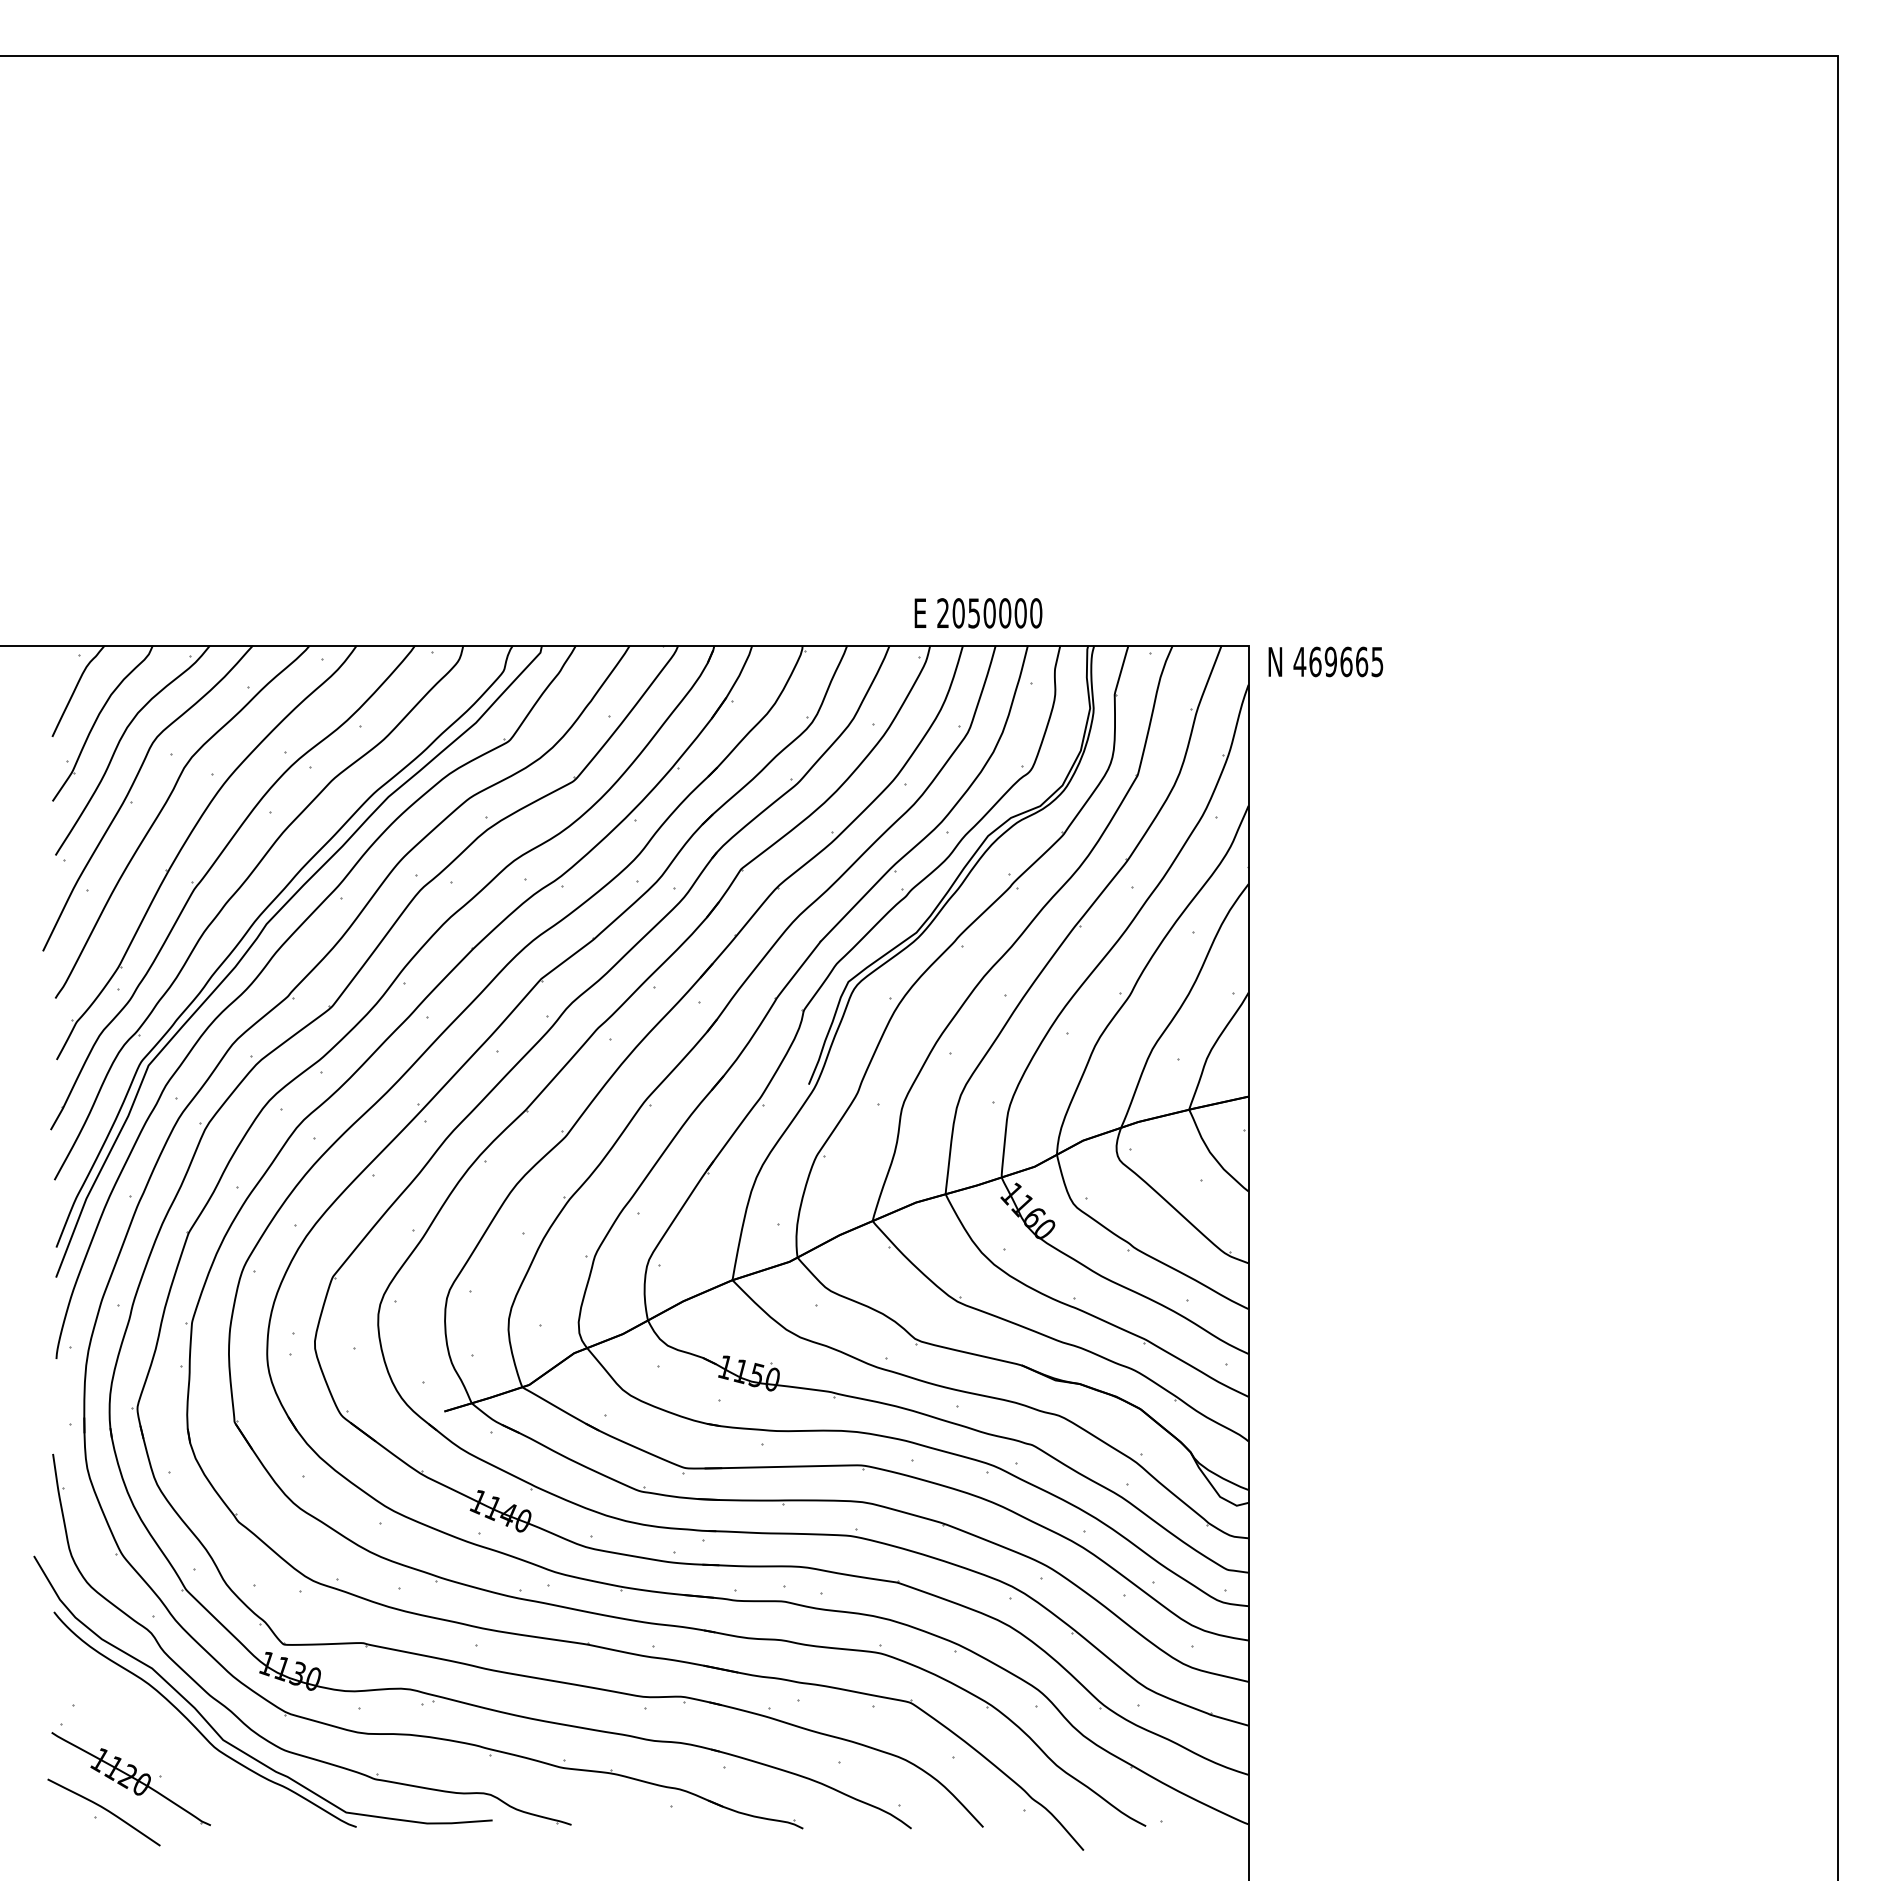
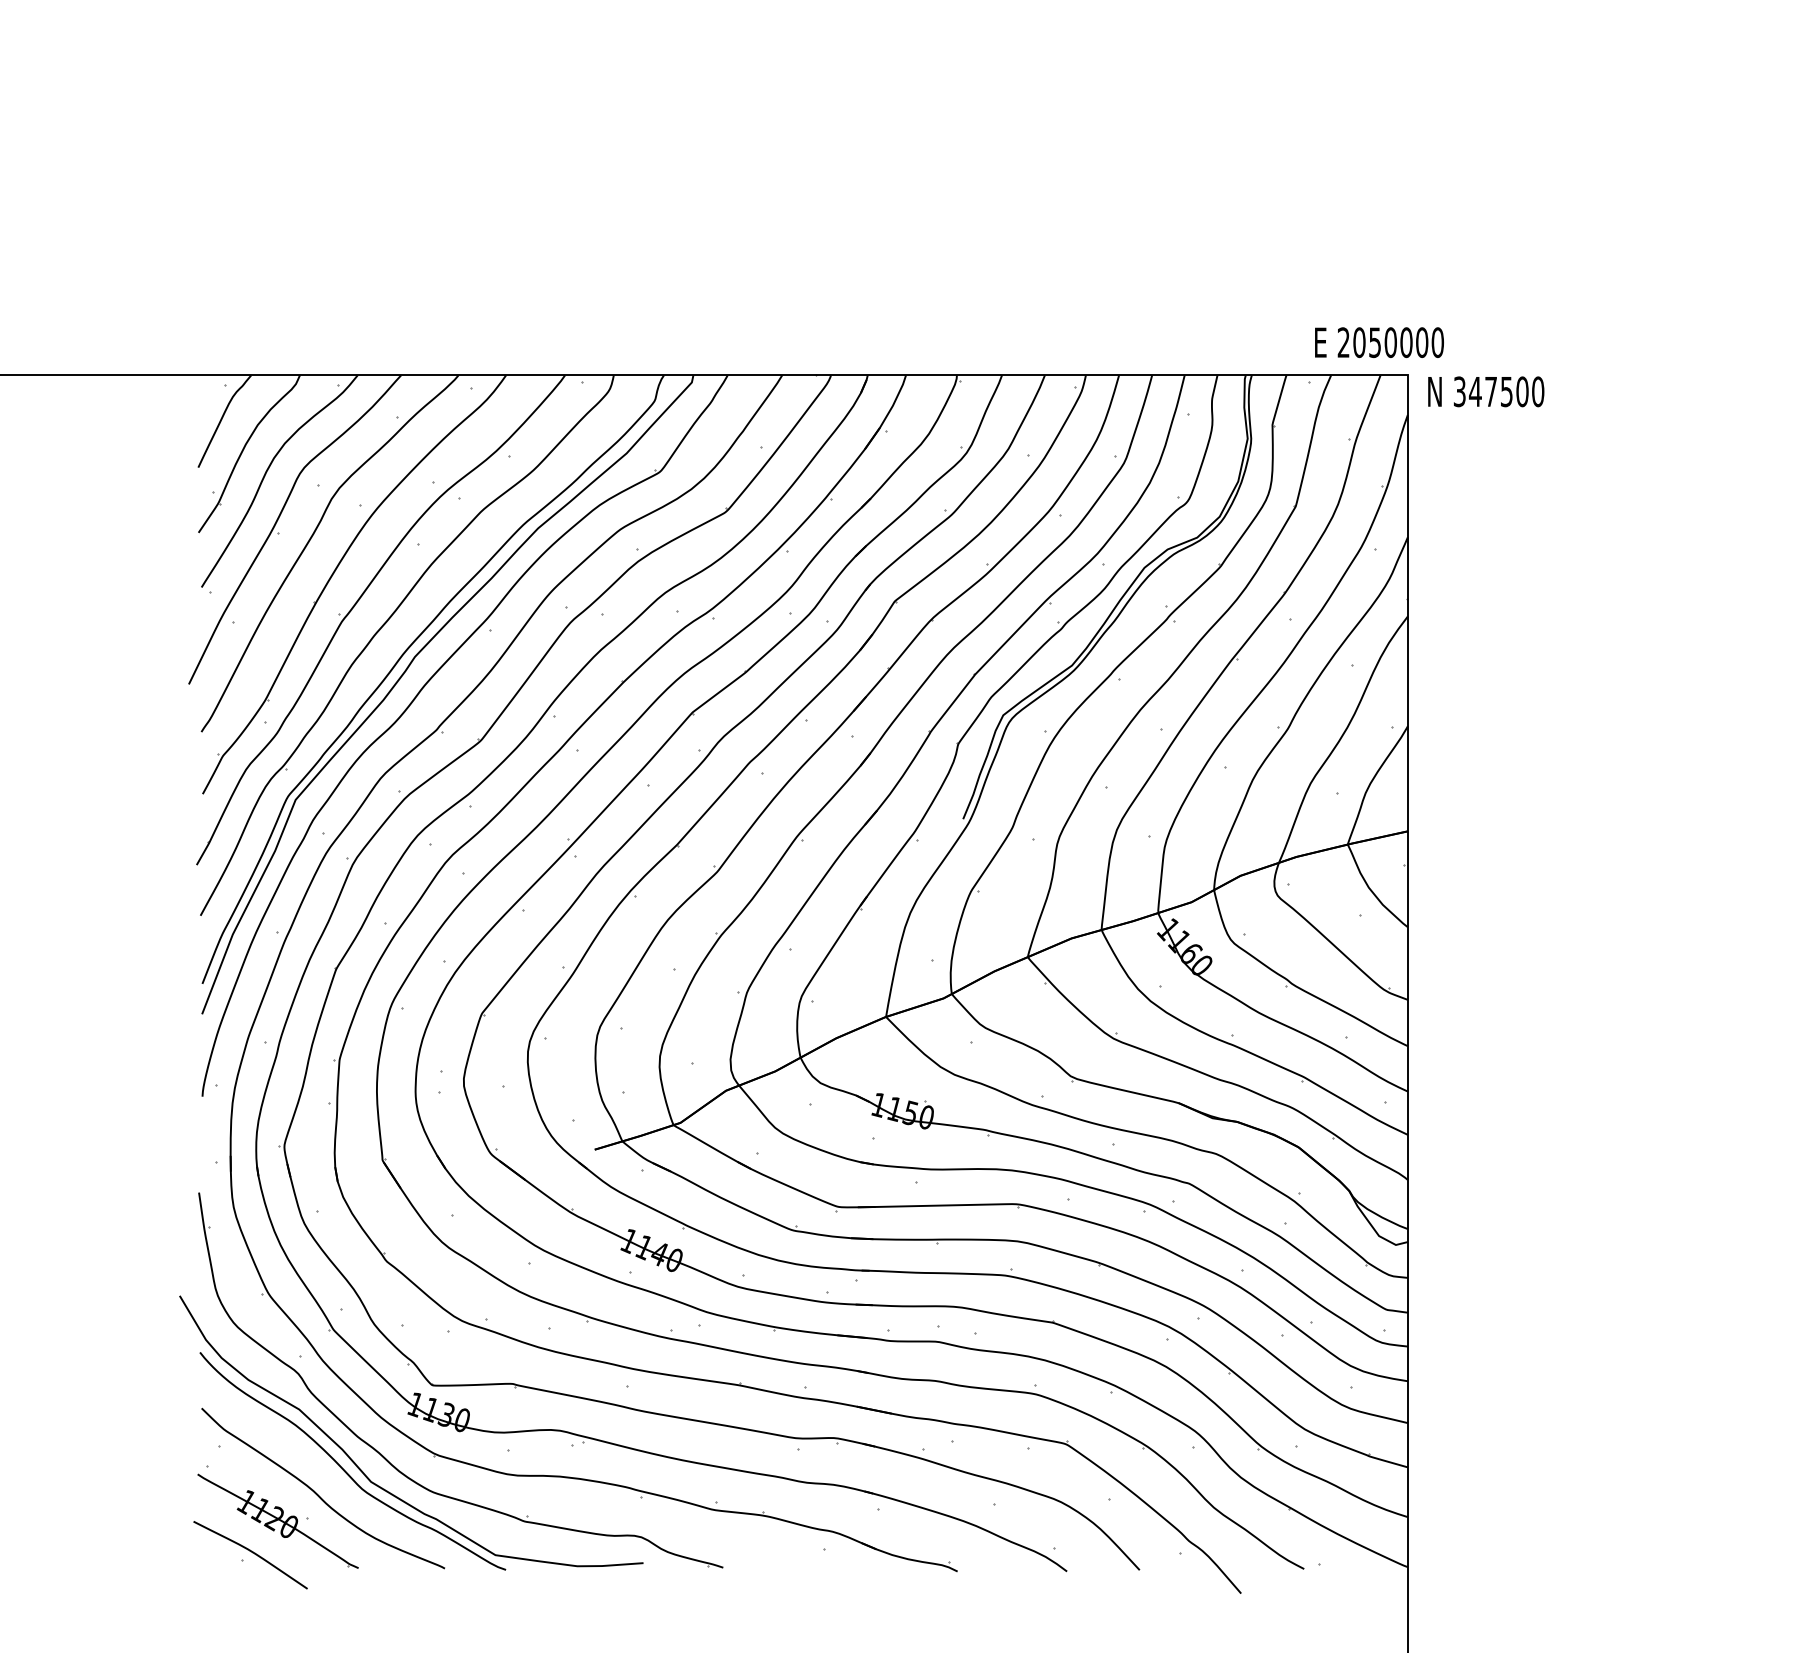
text: (978, 613) -> (1379, 342), moved
text: (1338, 661) -> (1498, 391), 469665 -> 347500
curve: (170, 1751) -> (317, 1493), added

